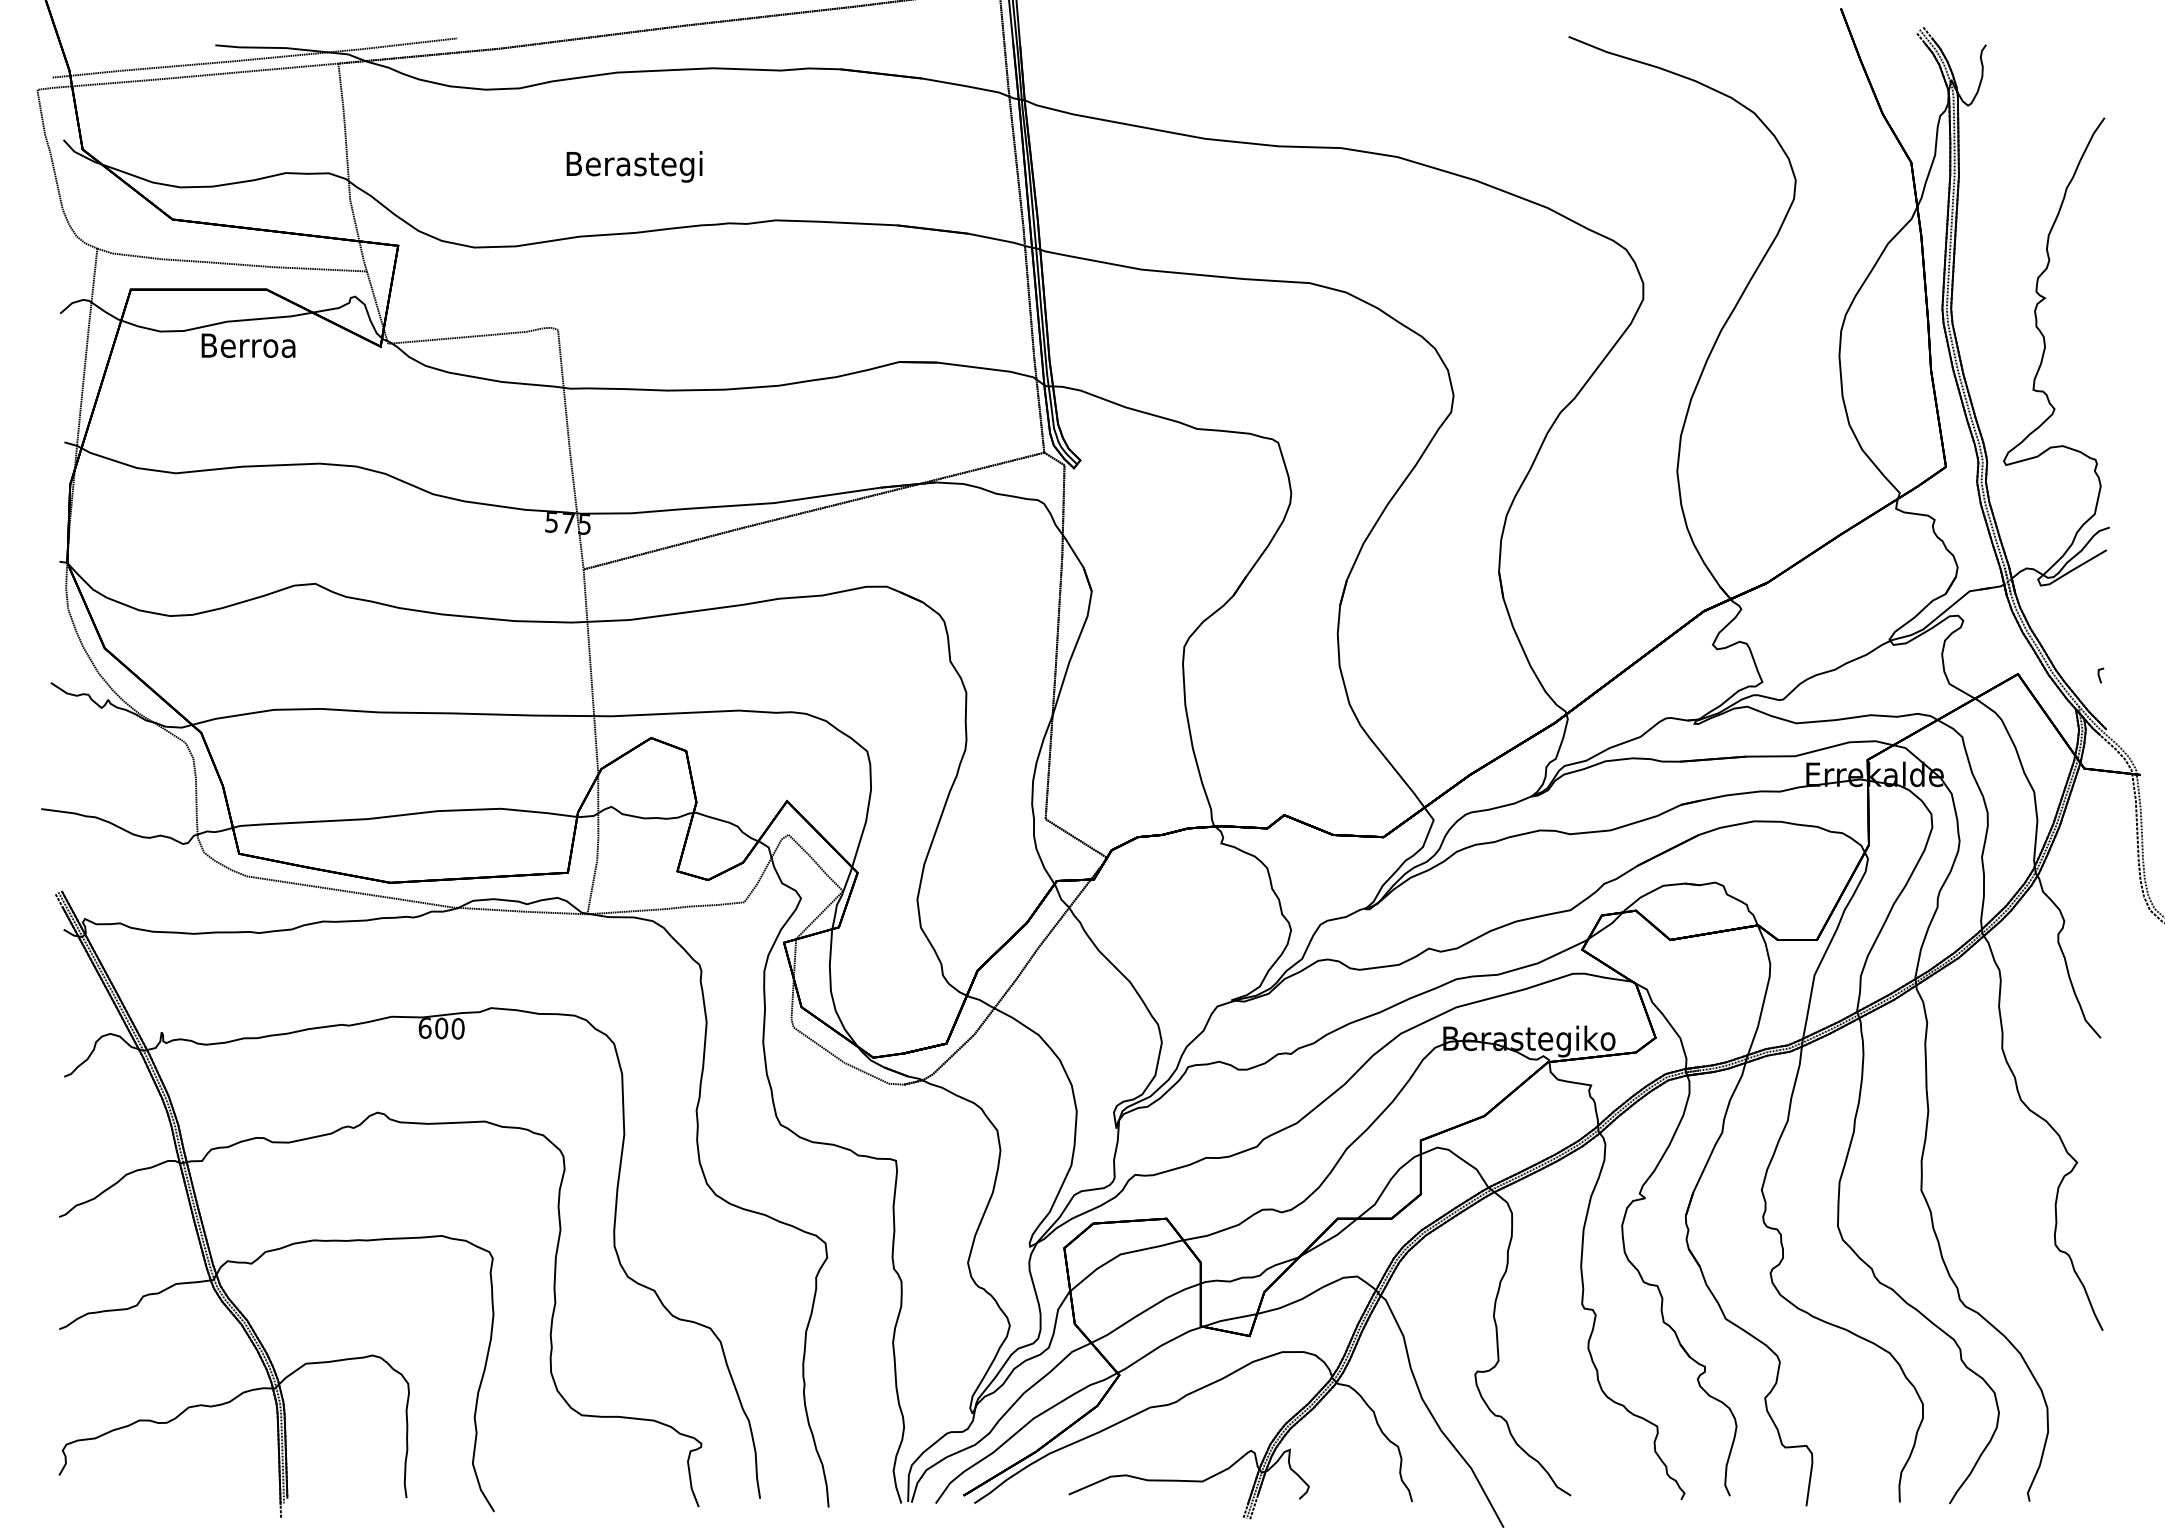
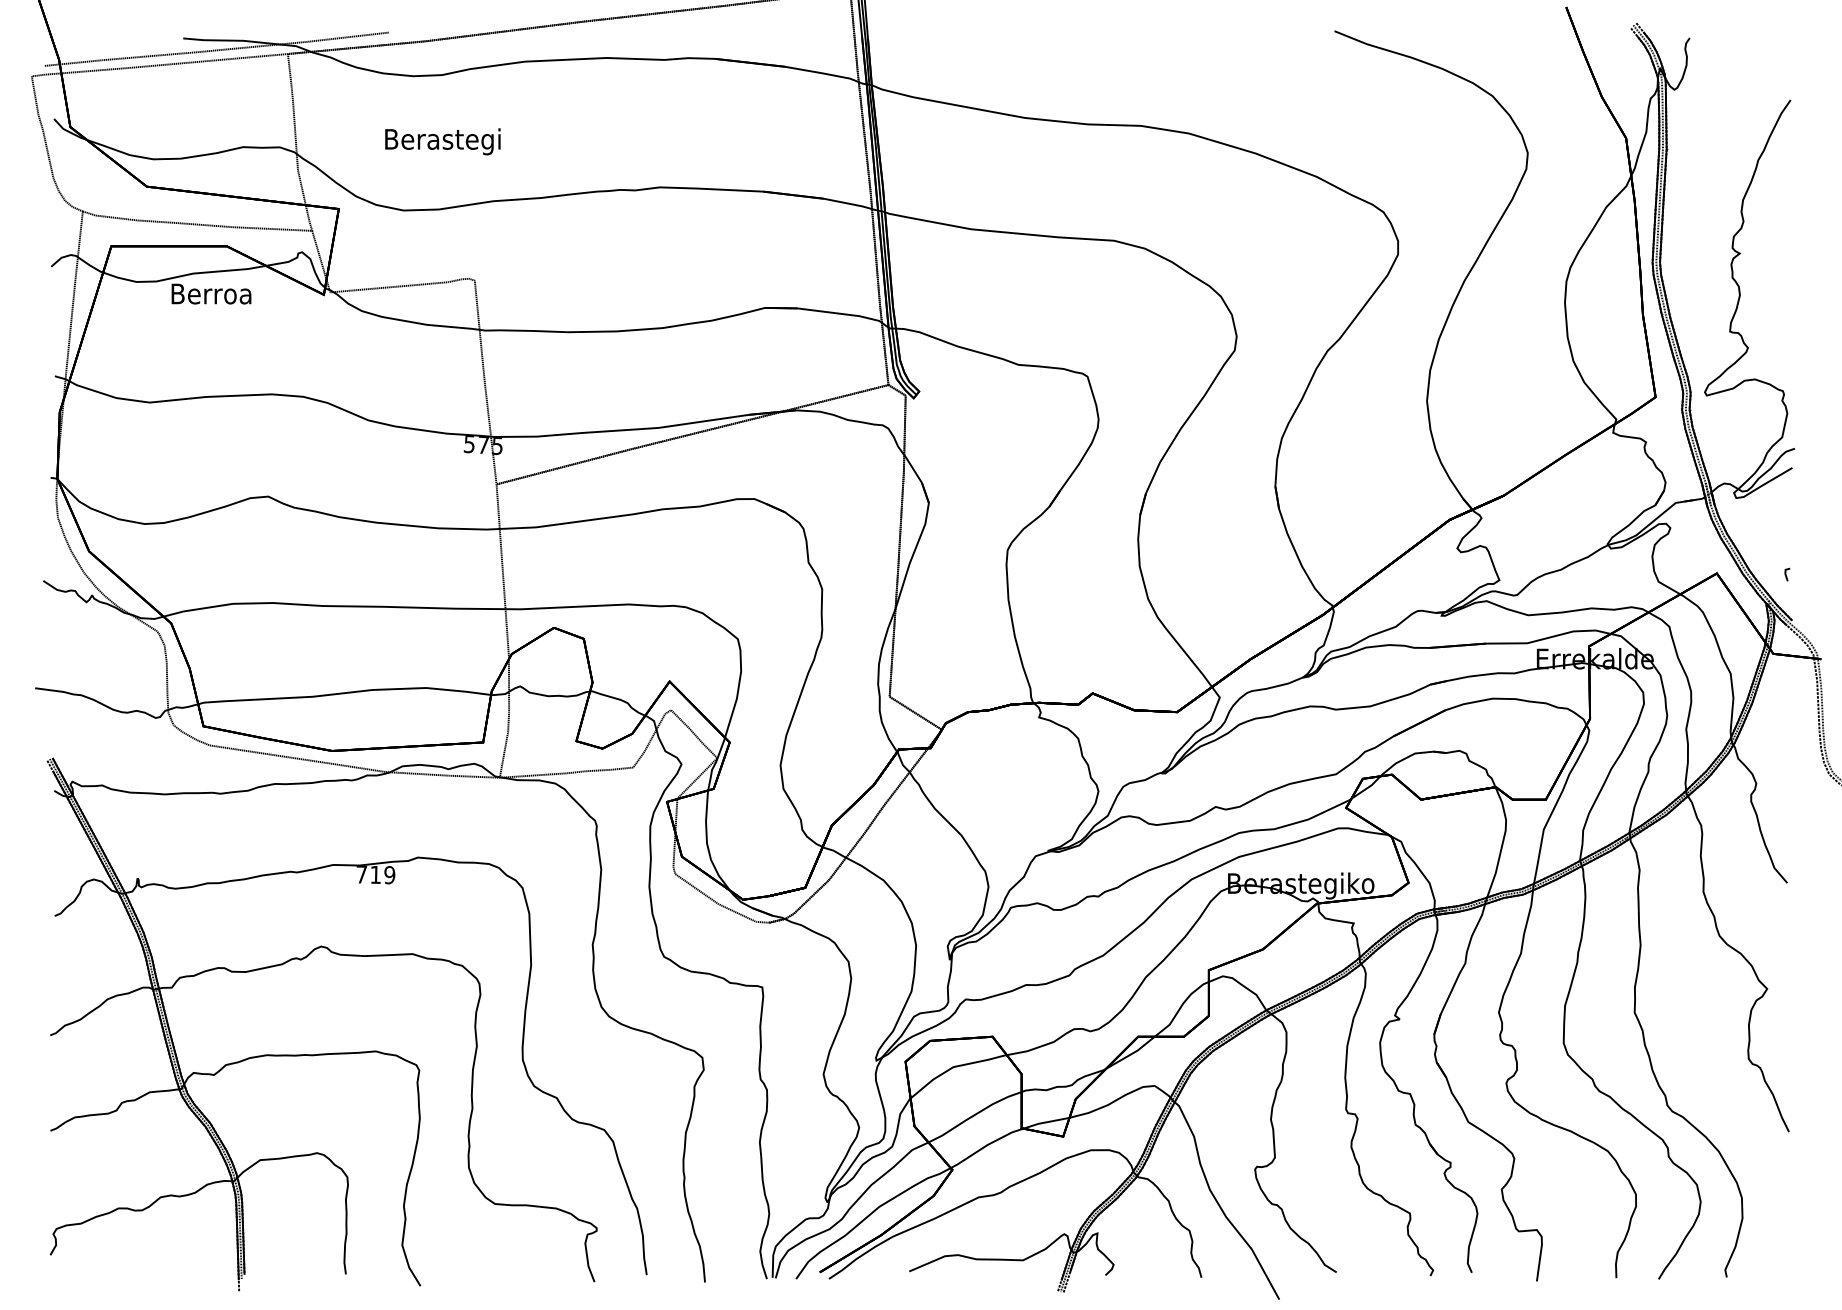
text: (634, 166) -> (442, 141), moved
text: (441, 1028) -> (375, 874), 600 -> 719

